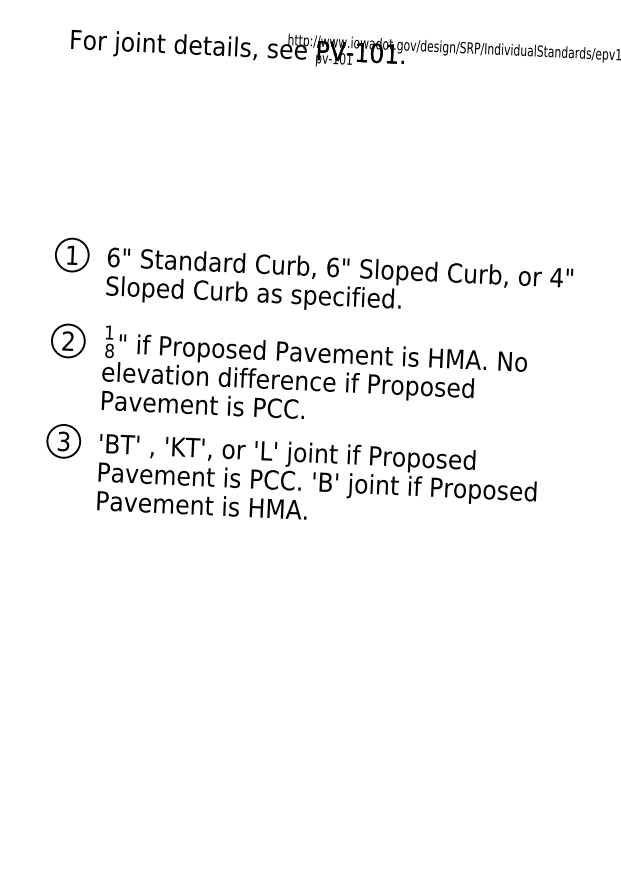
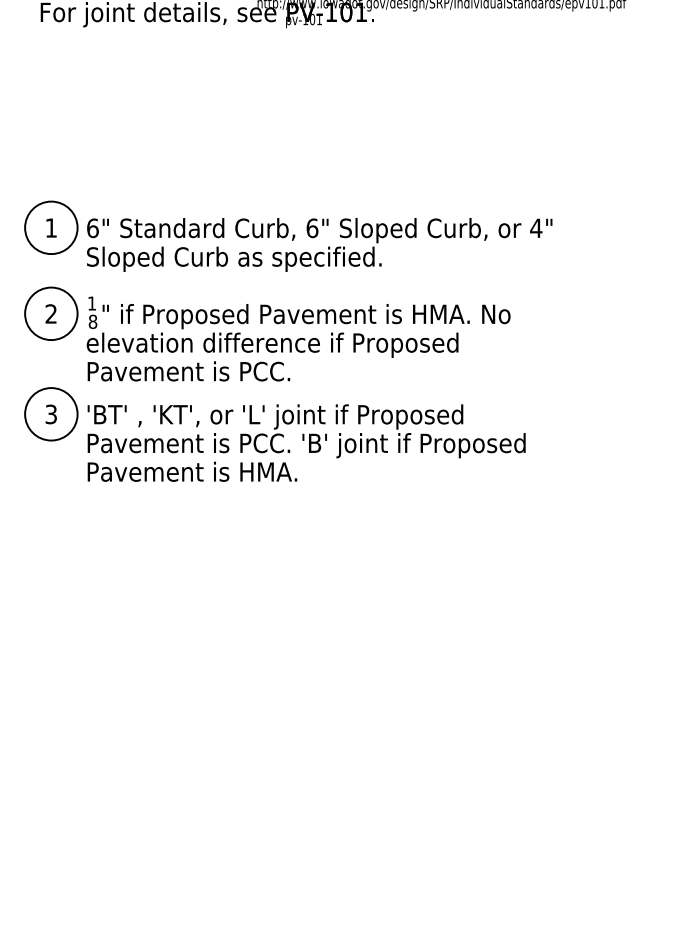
circle: (71, 254) -> (50, 227), size x1.6
circle: (67, 340) -> (50, 313), size x1.6
circle: (62, 440) -> (50, 413), size x1.6

